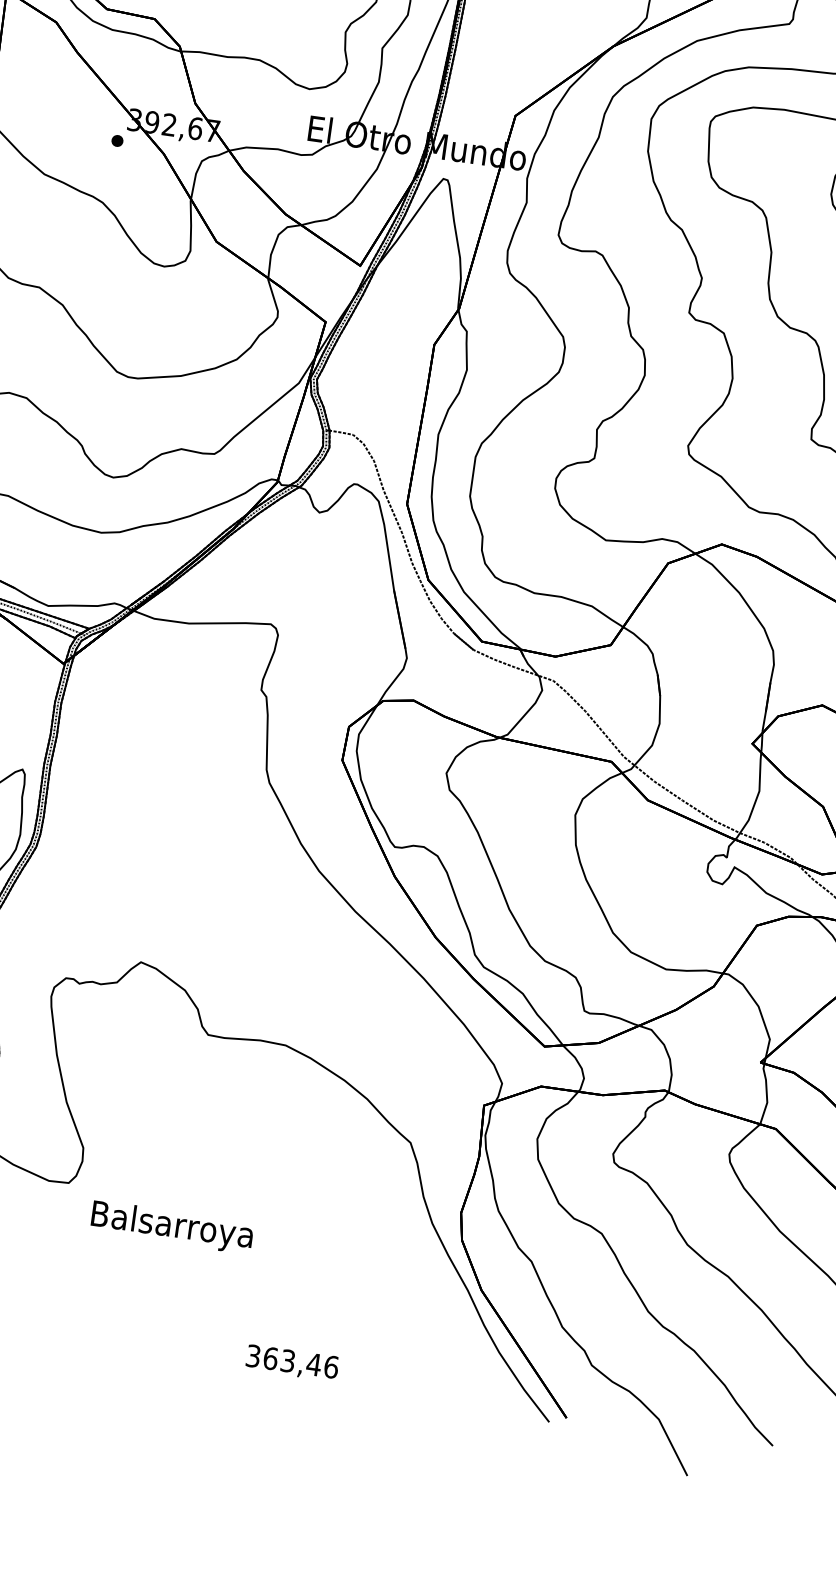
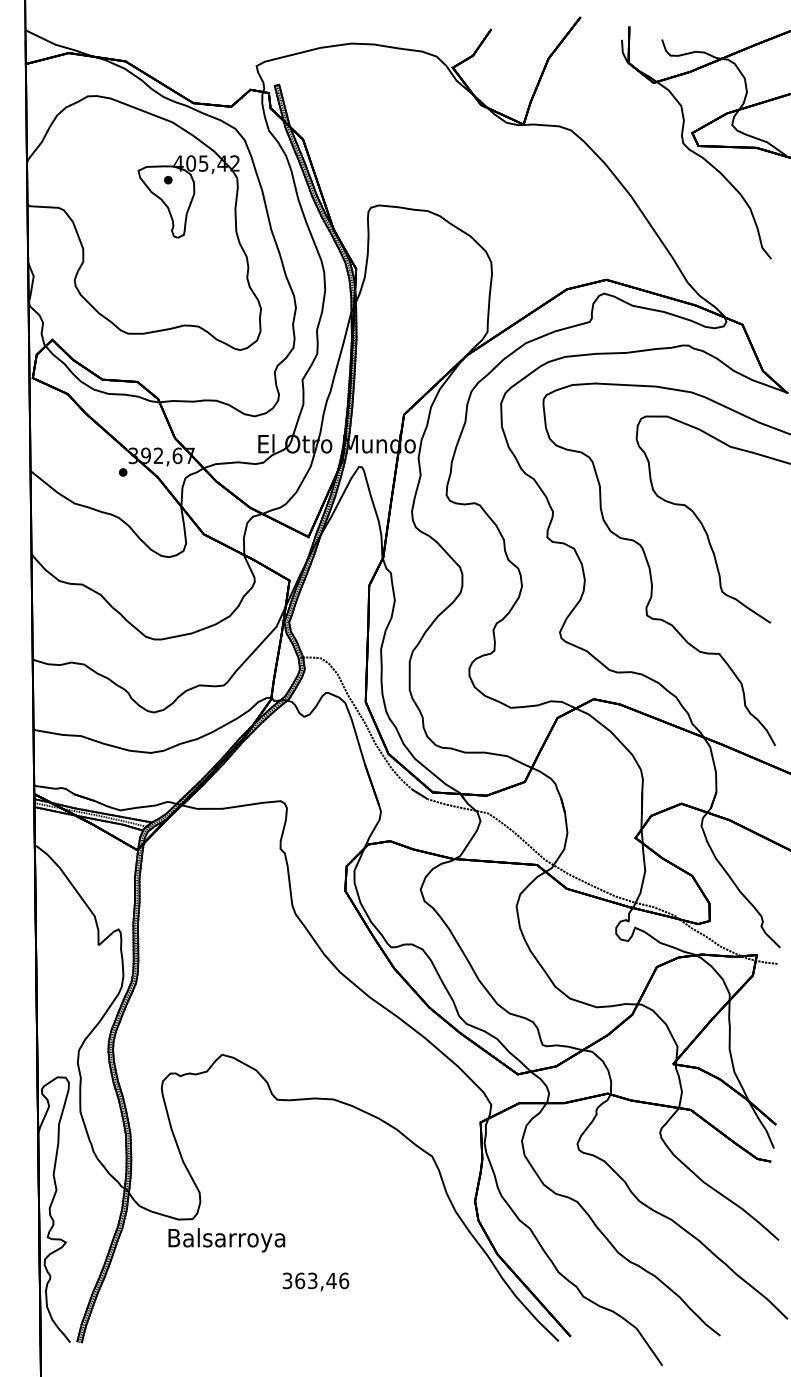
text: (171, 1227) -> (226, 1240), moved
text: (291, 1362) -> (315, 1281), moved

